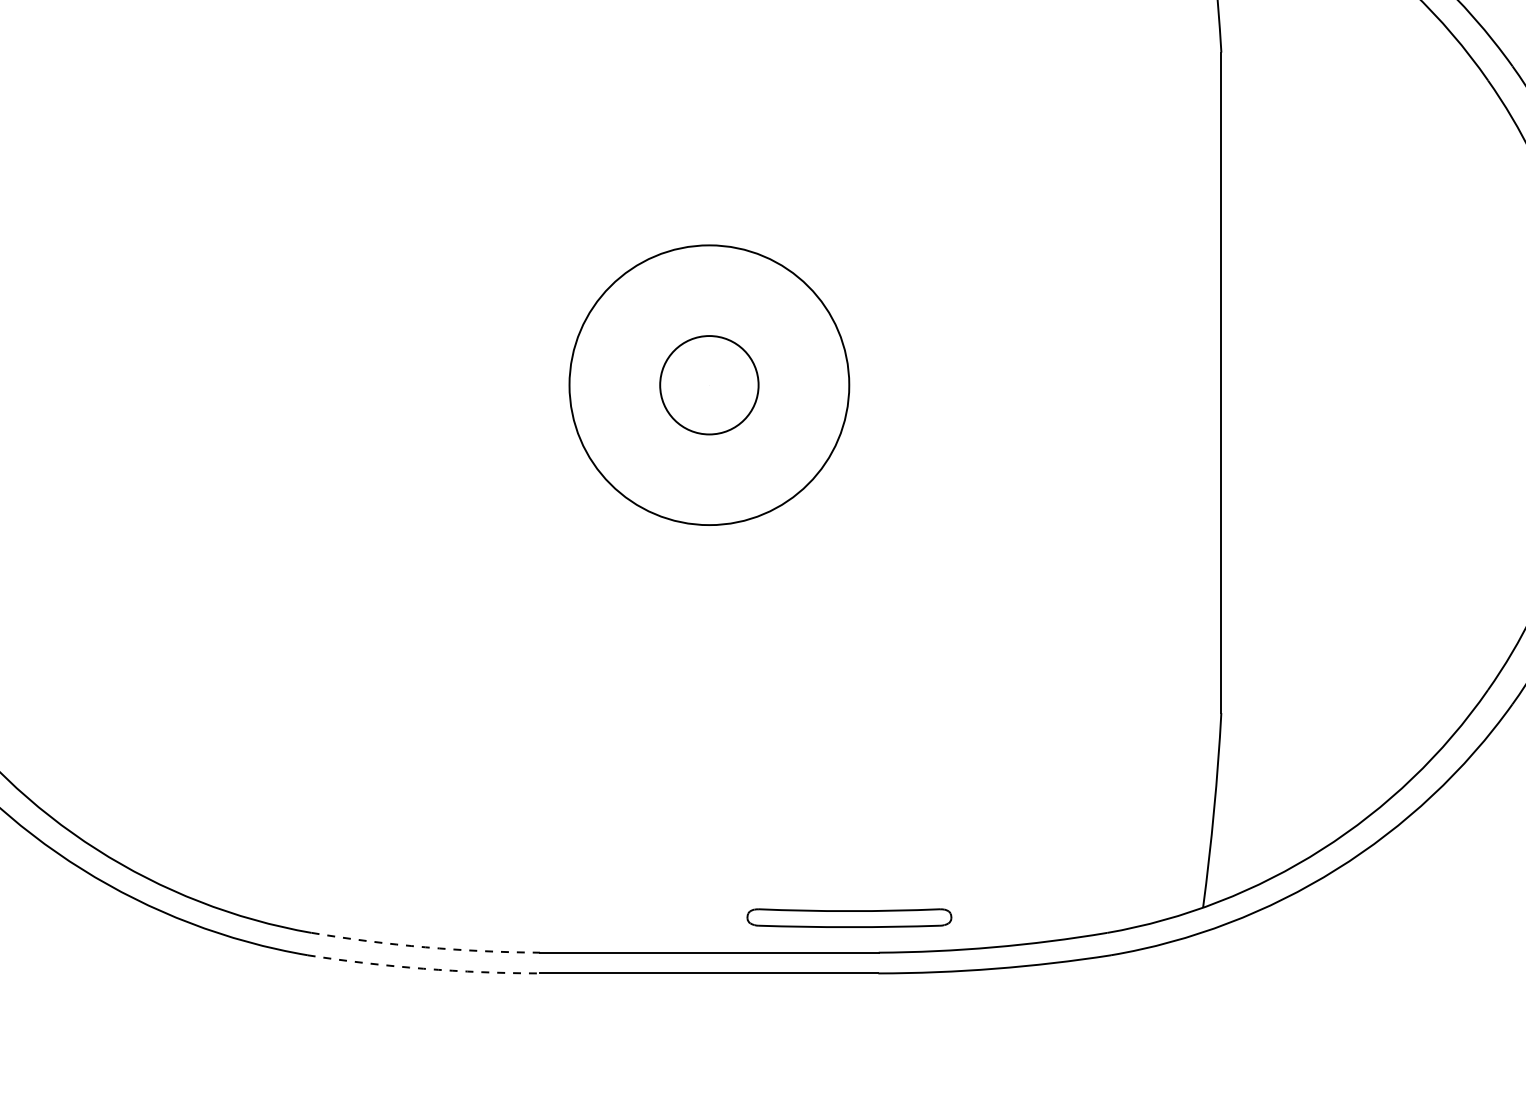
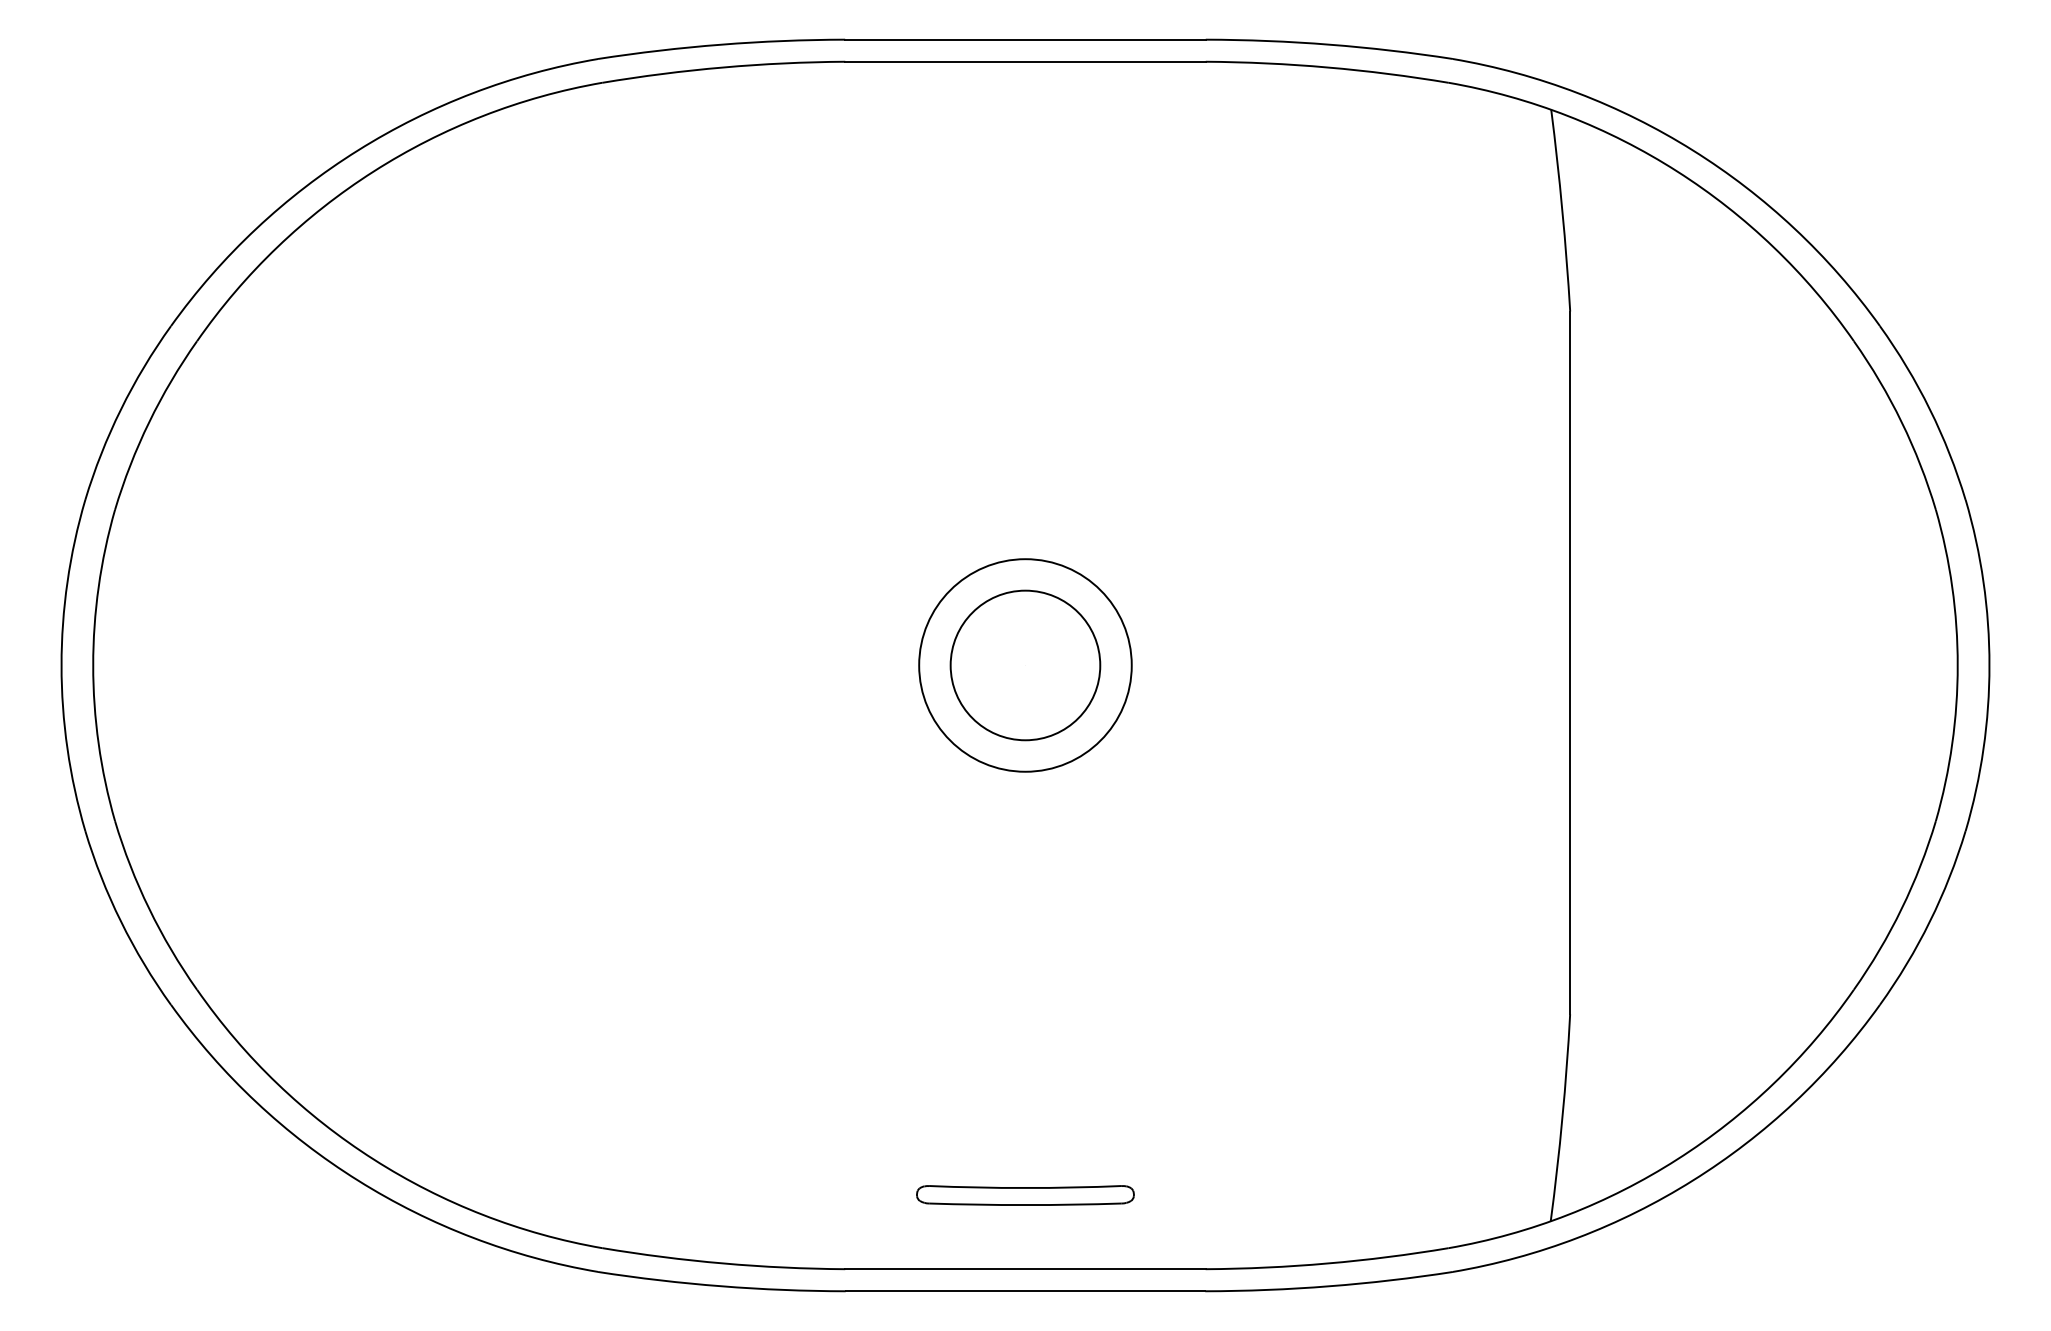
circle: (709, 385) -> (1025, 665), size x0.71
circle: (709, 385) -> (1025, 665), size x1.43
part: (849, 918) -> (1025, 1195), moved
arc: (425, 947) -> (723, 1263), dashed -> solid
arc: (423, 968) -> (721, 1286), dashed -> solid

